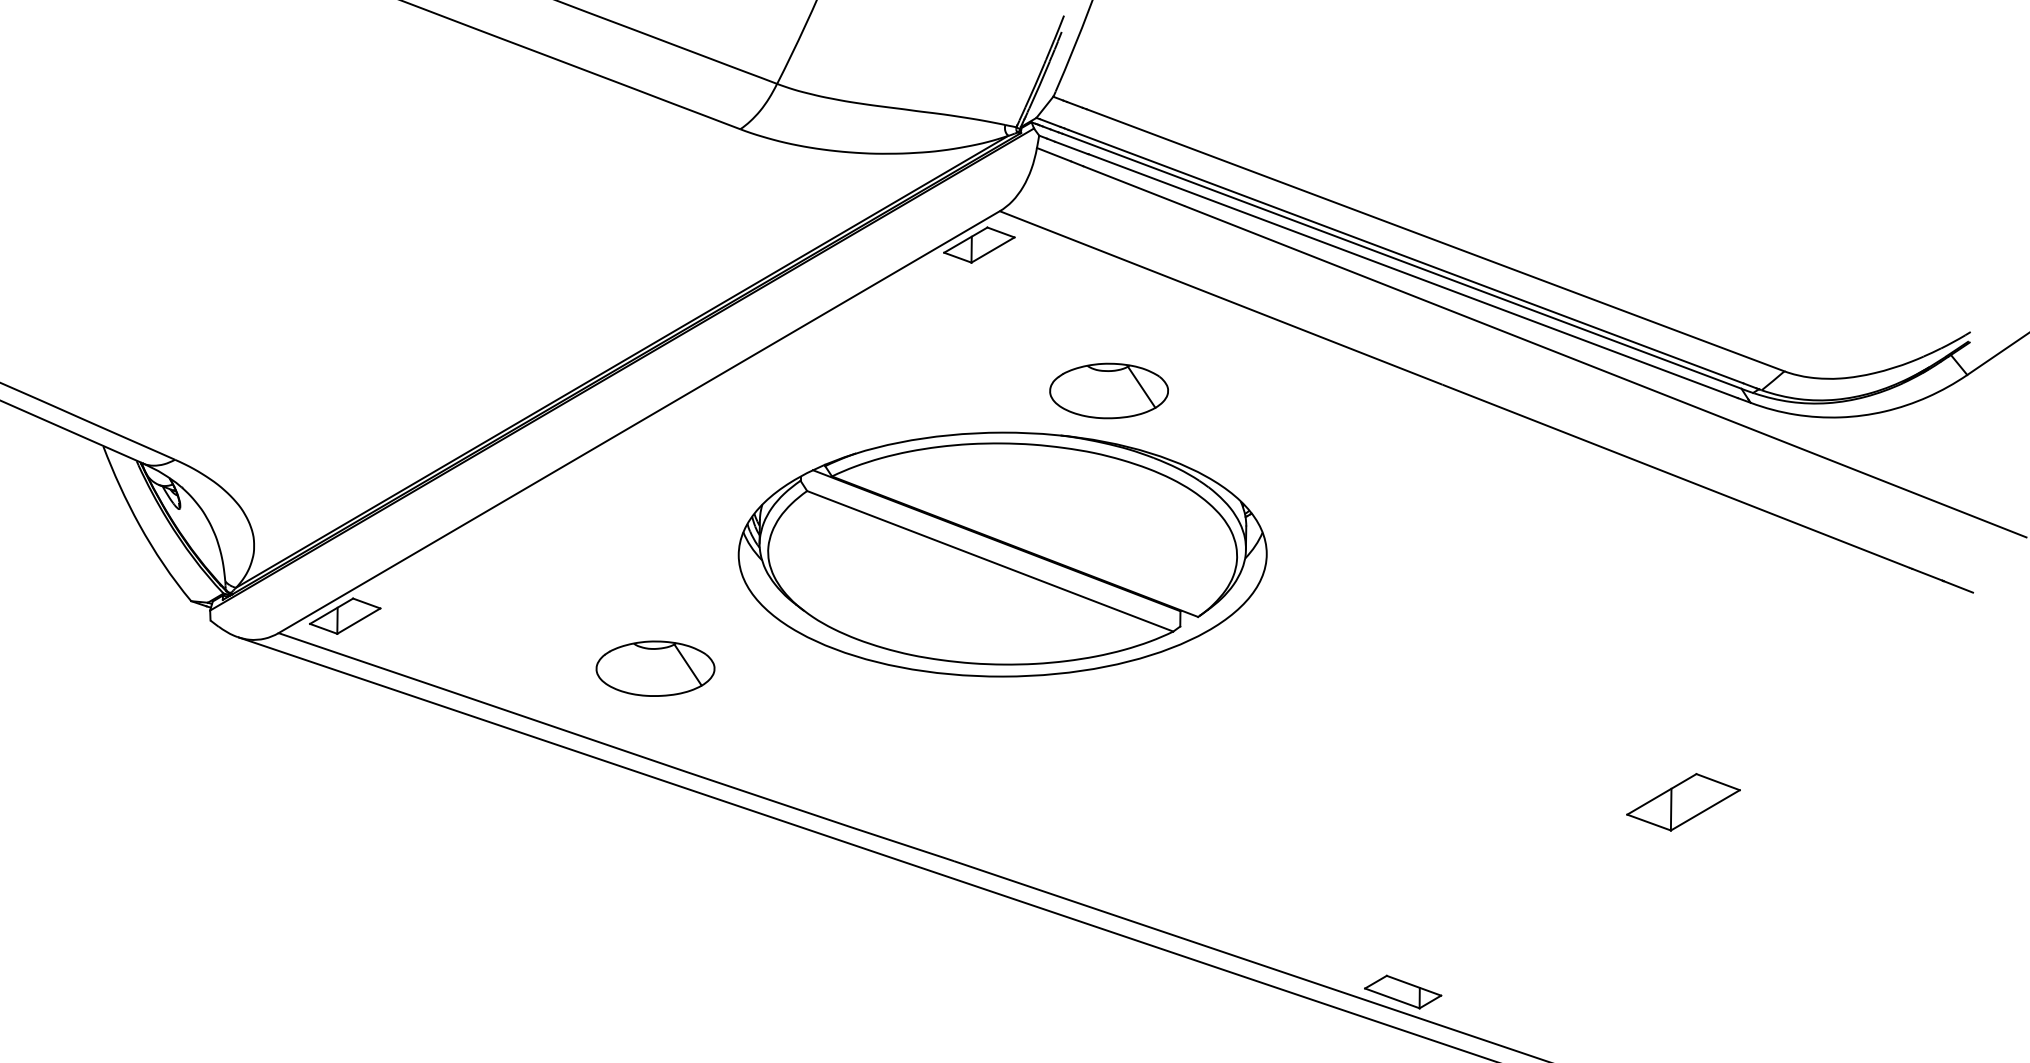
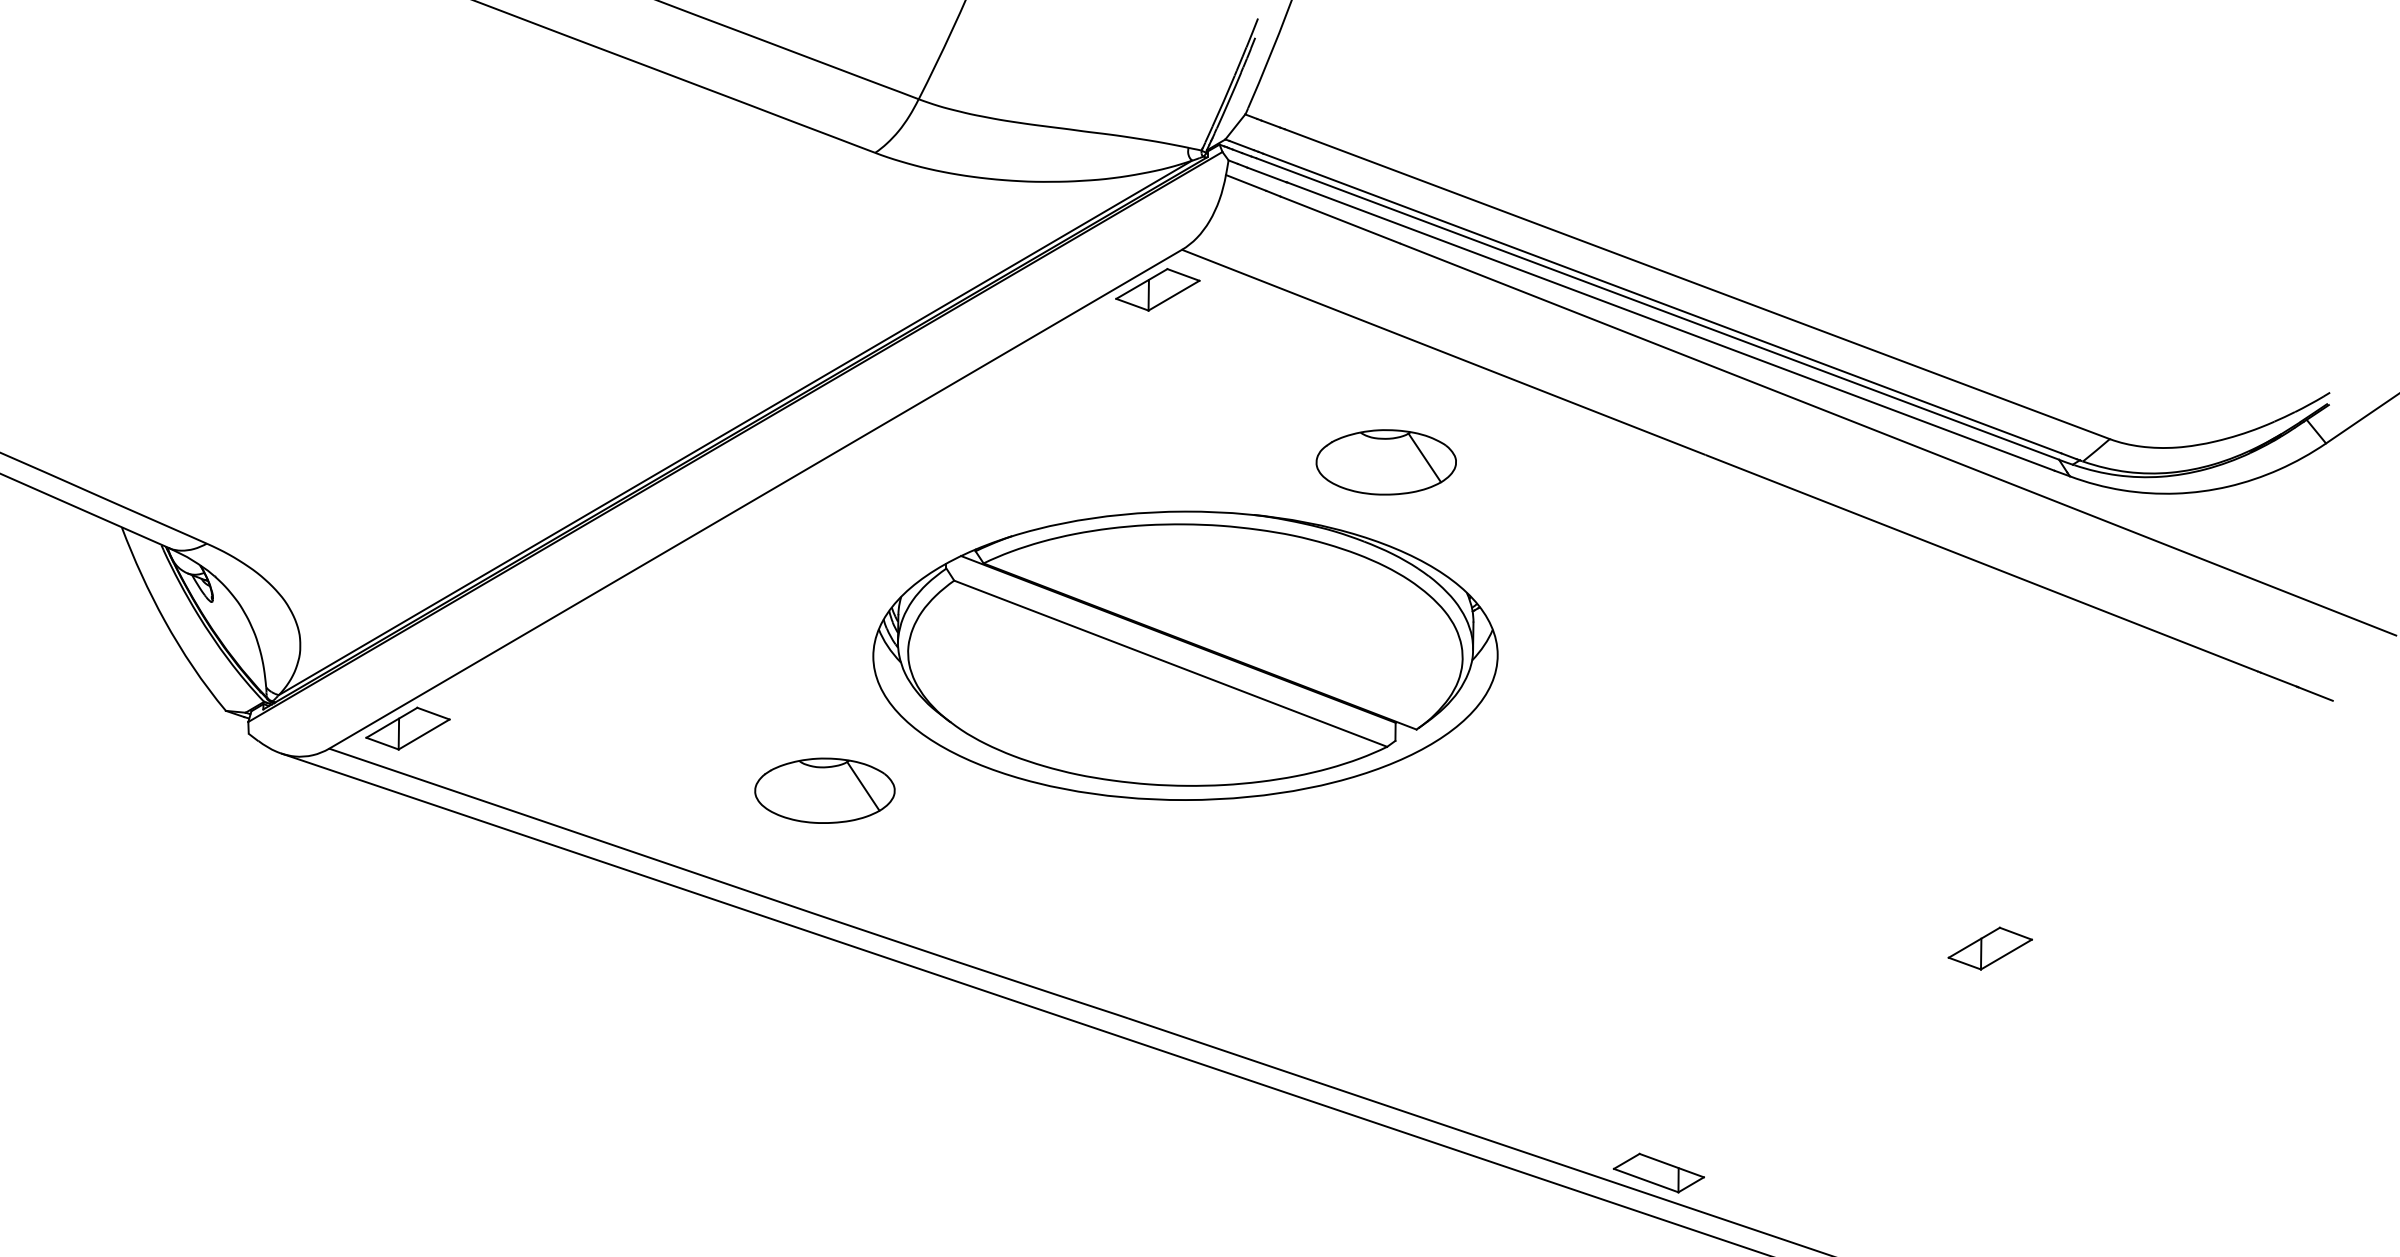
part: (1108, 391) -> (1385, 462), moved
part: (655, 668) -> (824, 790), moved
part: (1682, 802) -> (1989, 948), size x0.62

